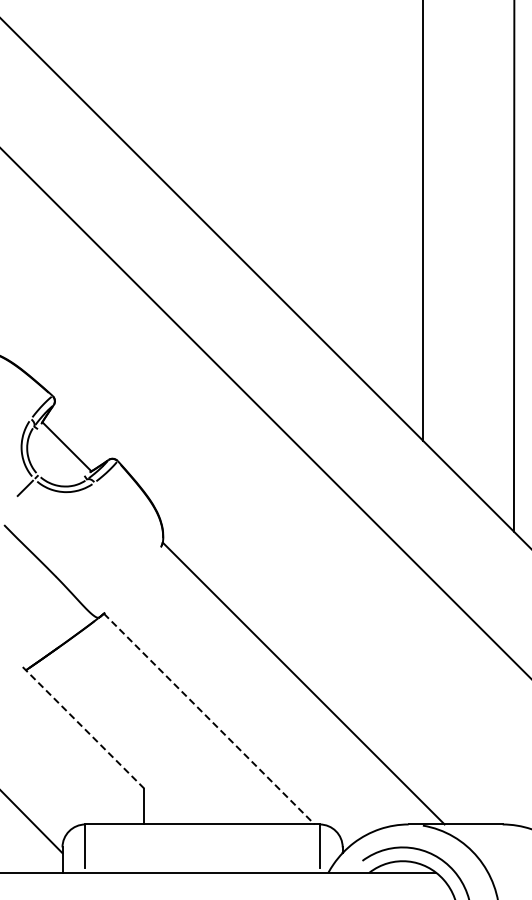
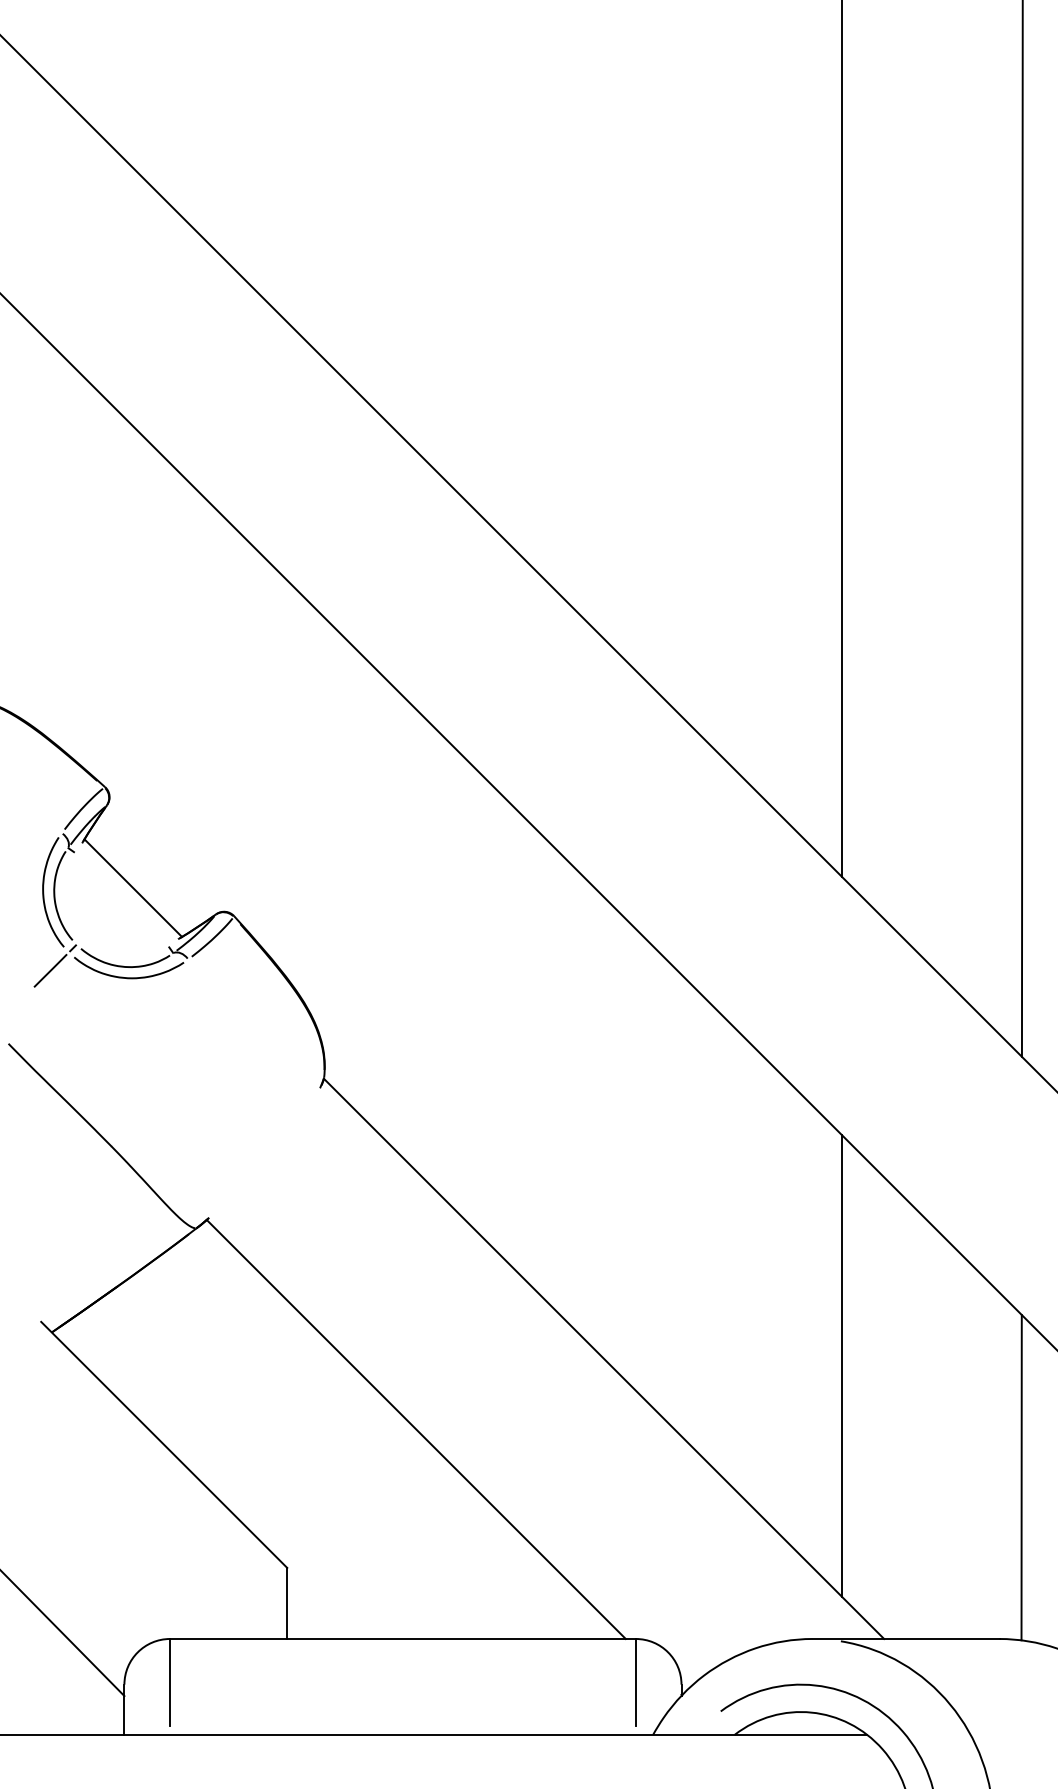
line: (423, 686) -> (842, 1364), added
line: (209, 719) -> (416, 1430), dashed -> solid
line: (82, 726) -> (164, 1444), dashed -> solid
line: (513, 743) -> (1021, 1478), added

